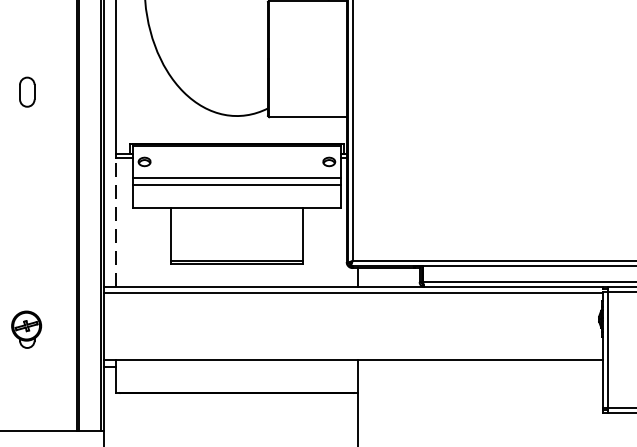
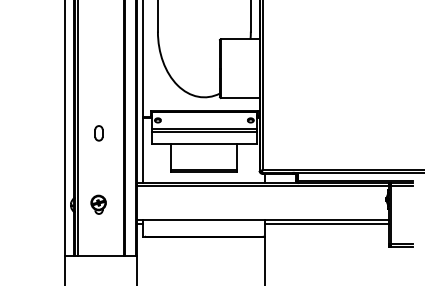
part: (26, 92) -> (98, 133), moved
line: (115, 221) -> (143, 150), dashed -> solid
line: (479, 366) -> (326, 223), added

